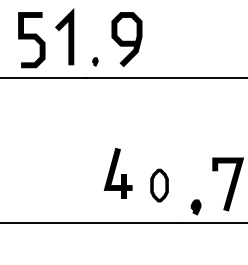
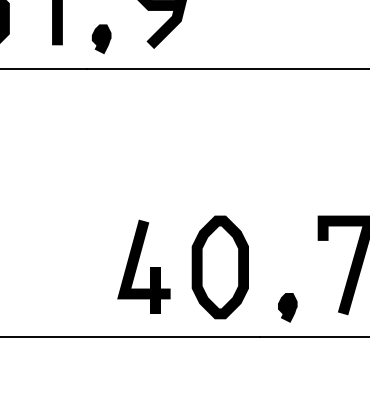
part: (95, 61) -> (102, 38), size x1.67
part: (117, 172) -> (142, 265), moved
part: (159, 185) -> (220, 267), size x1.67

